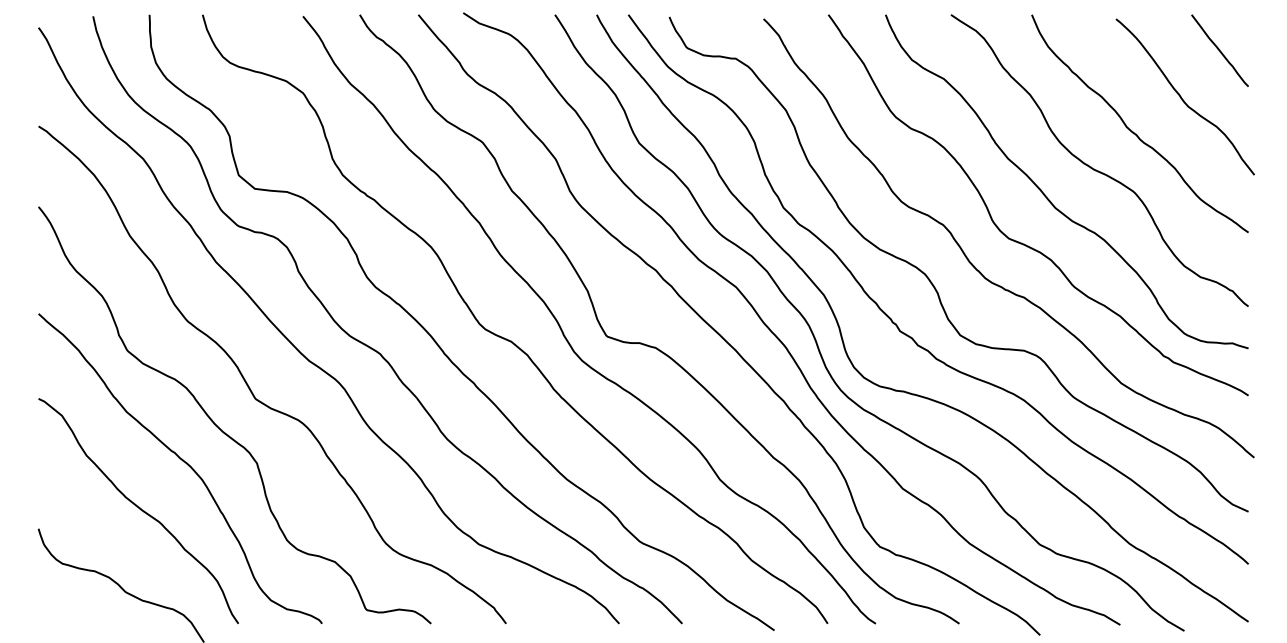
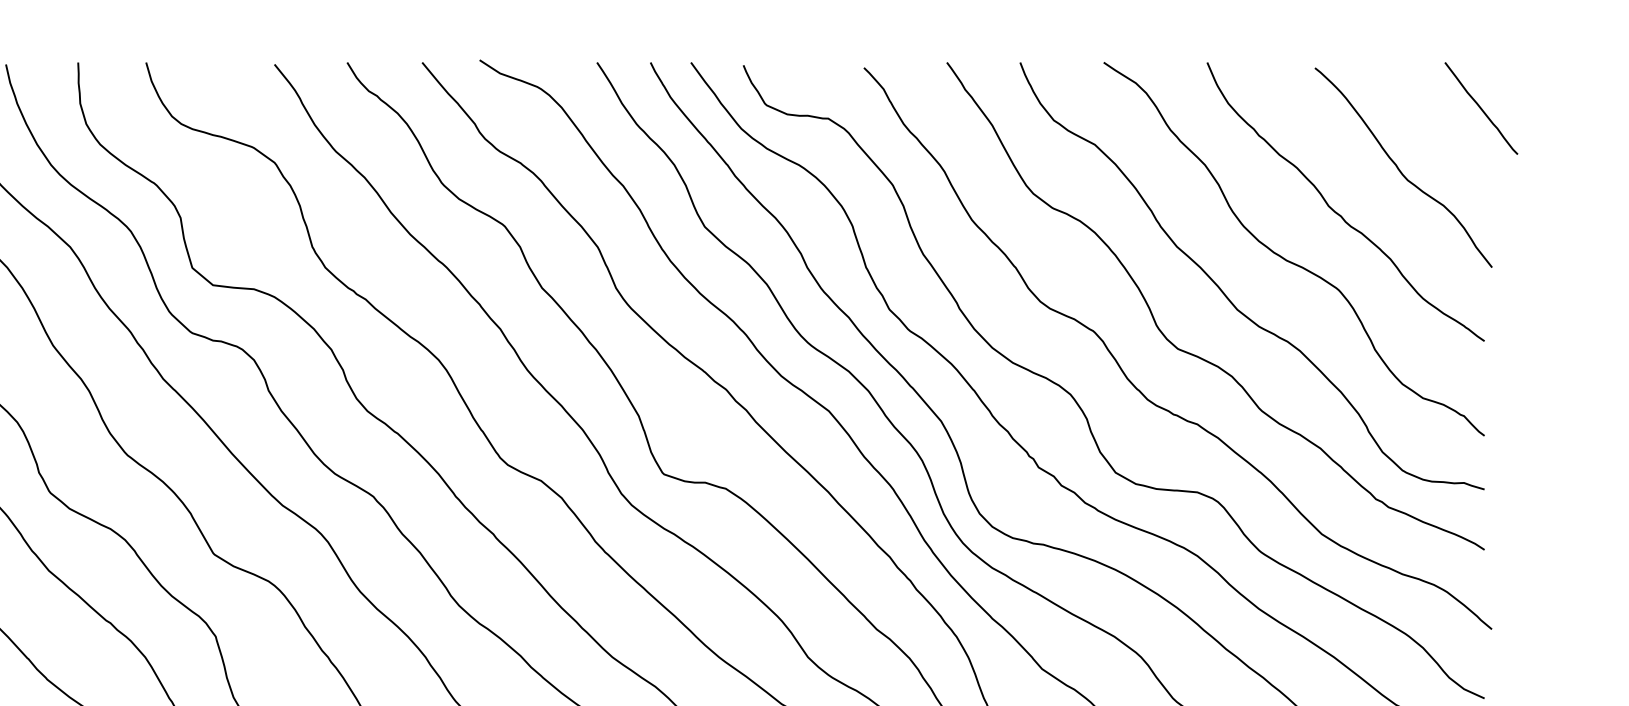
line: (1219, 50) -> (1480, 108), moved

